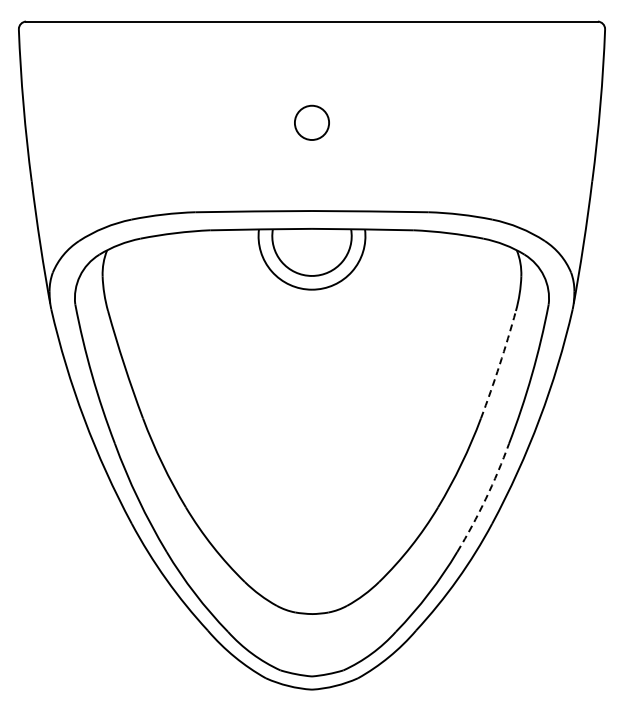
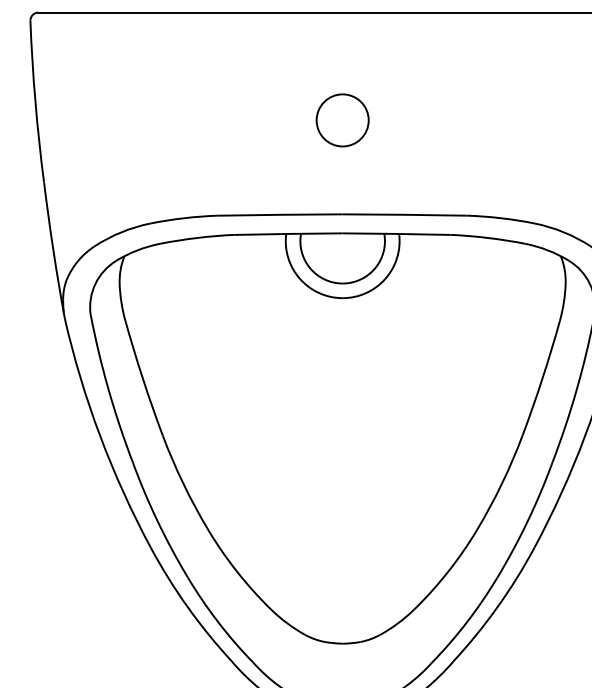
circle: (311, 122) -> (342, 120), size x1.43
arc: (499, 365) -> (542, 378), dashed -> solid
arc: (485, 499) -> (527, 521), dashed -> solid

